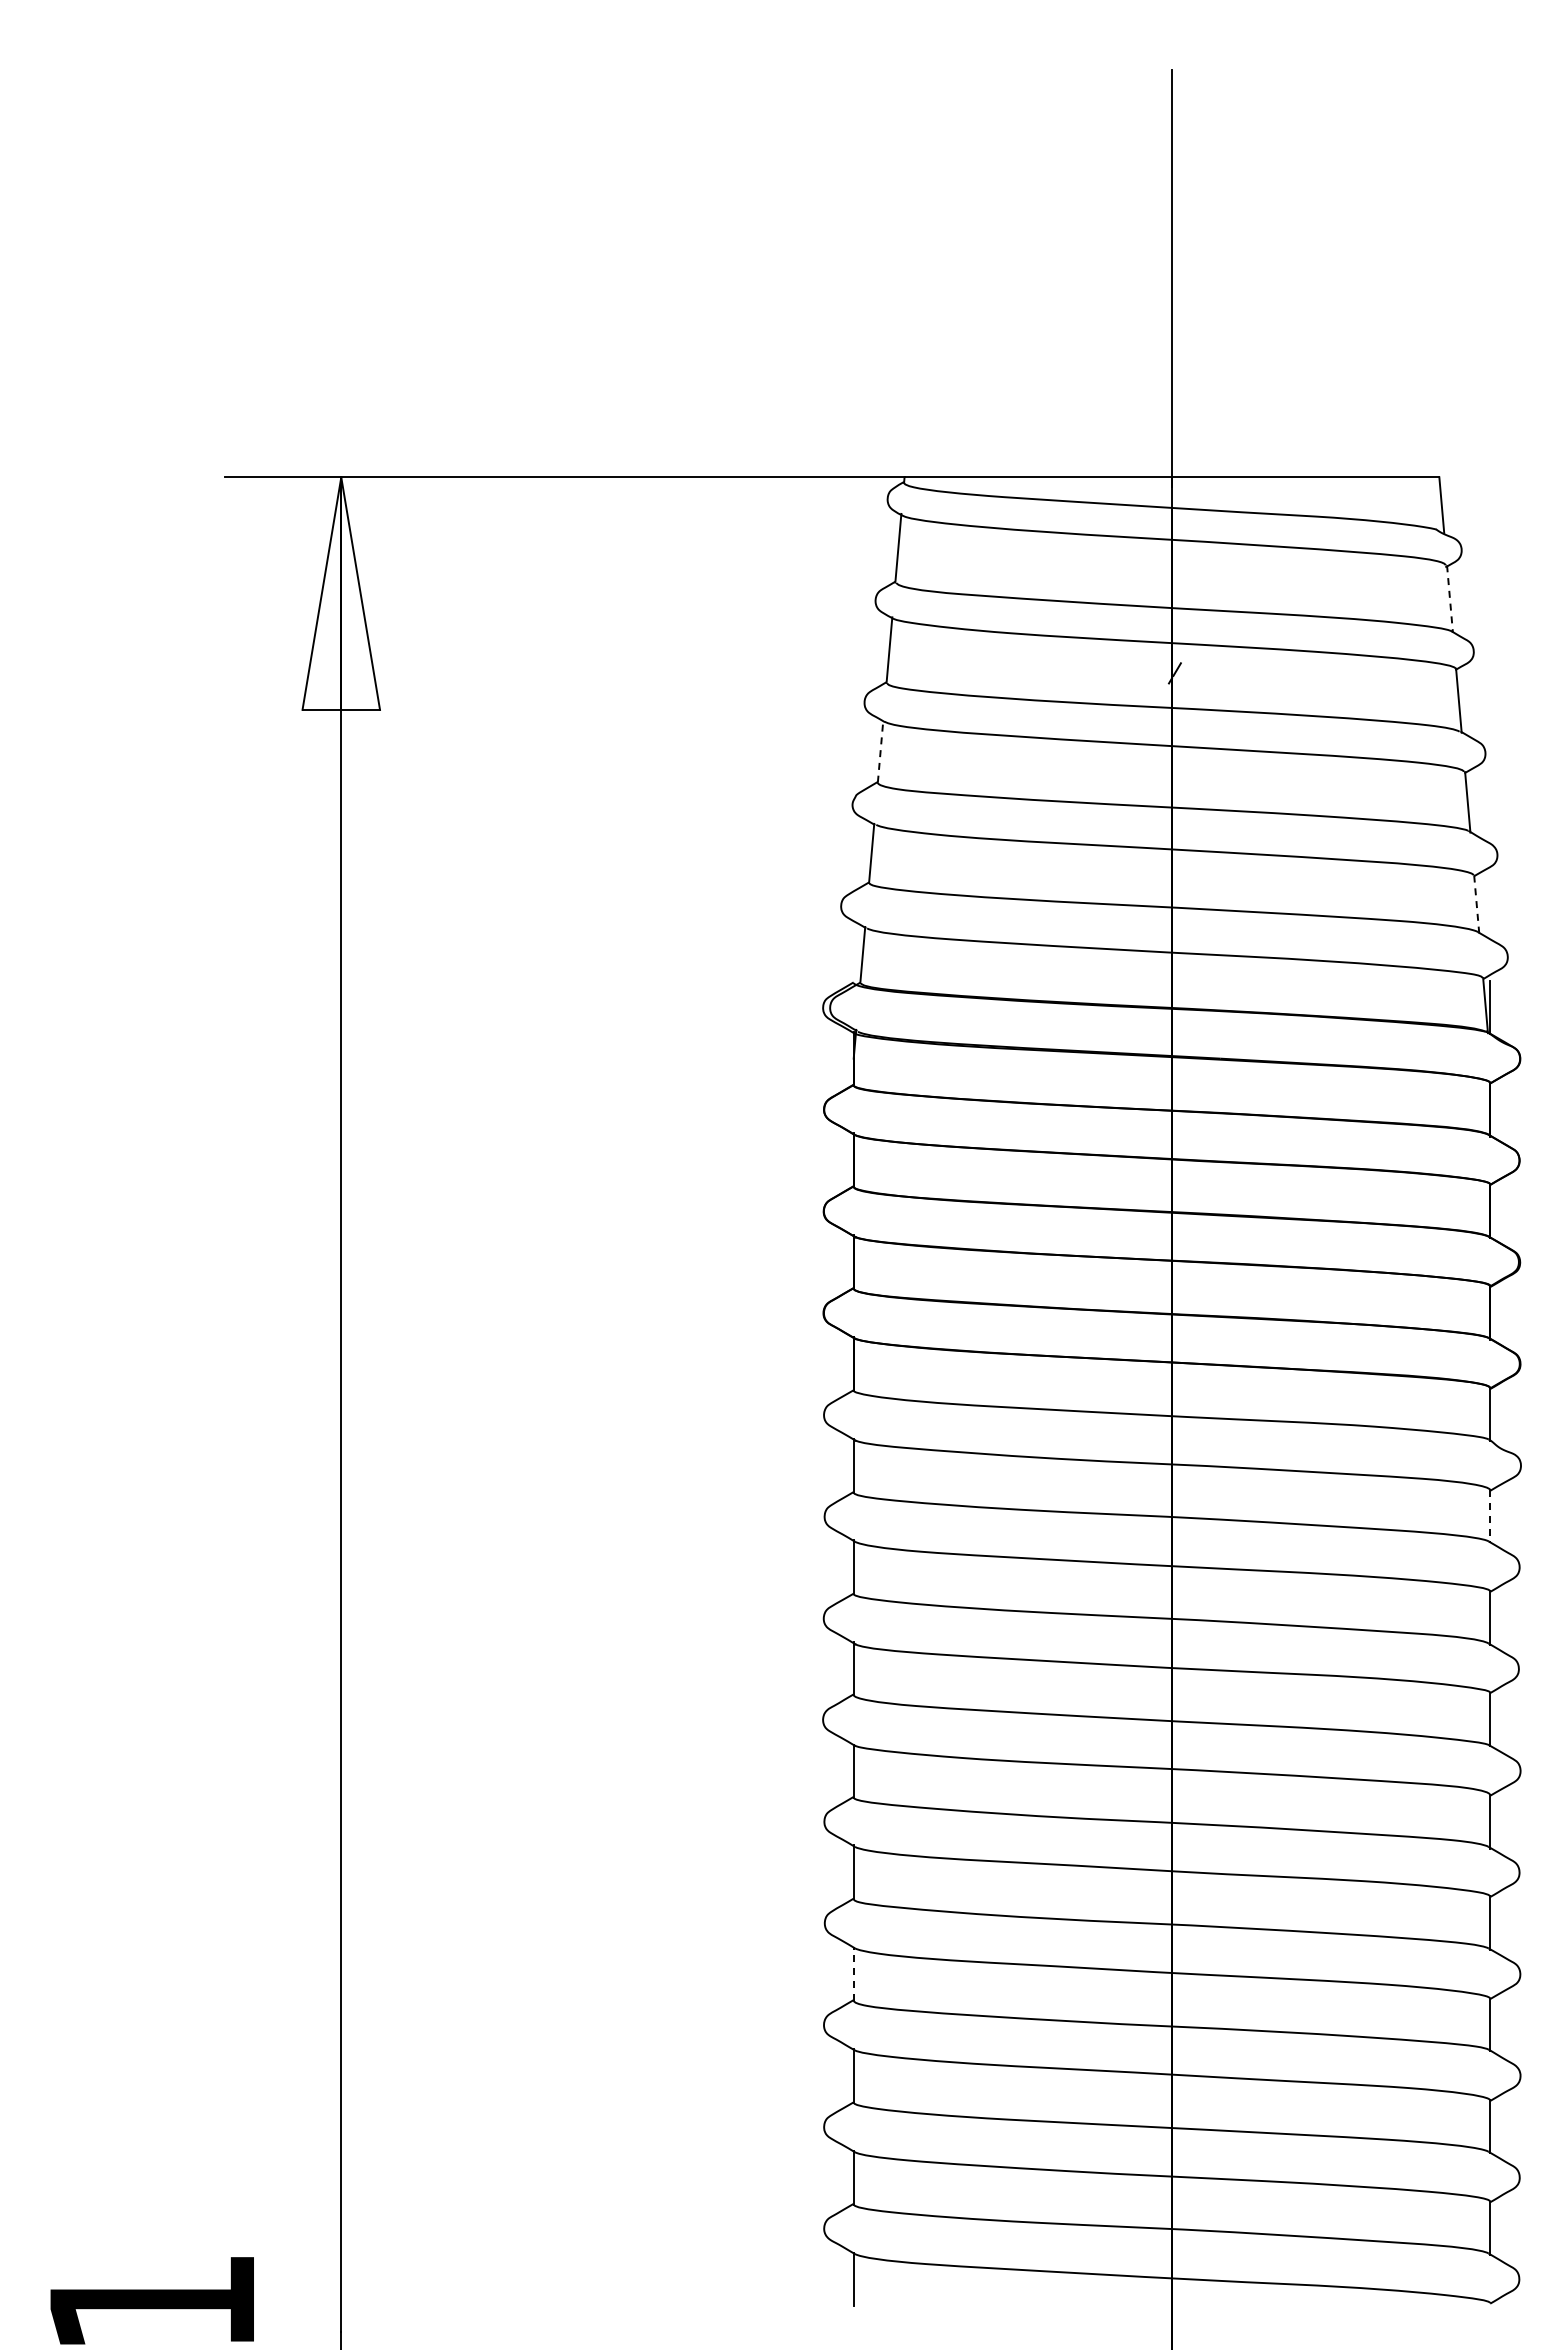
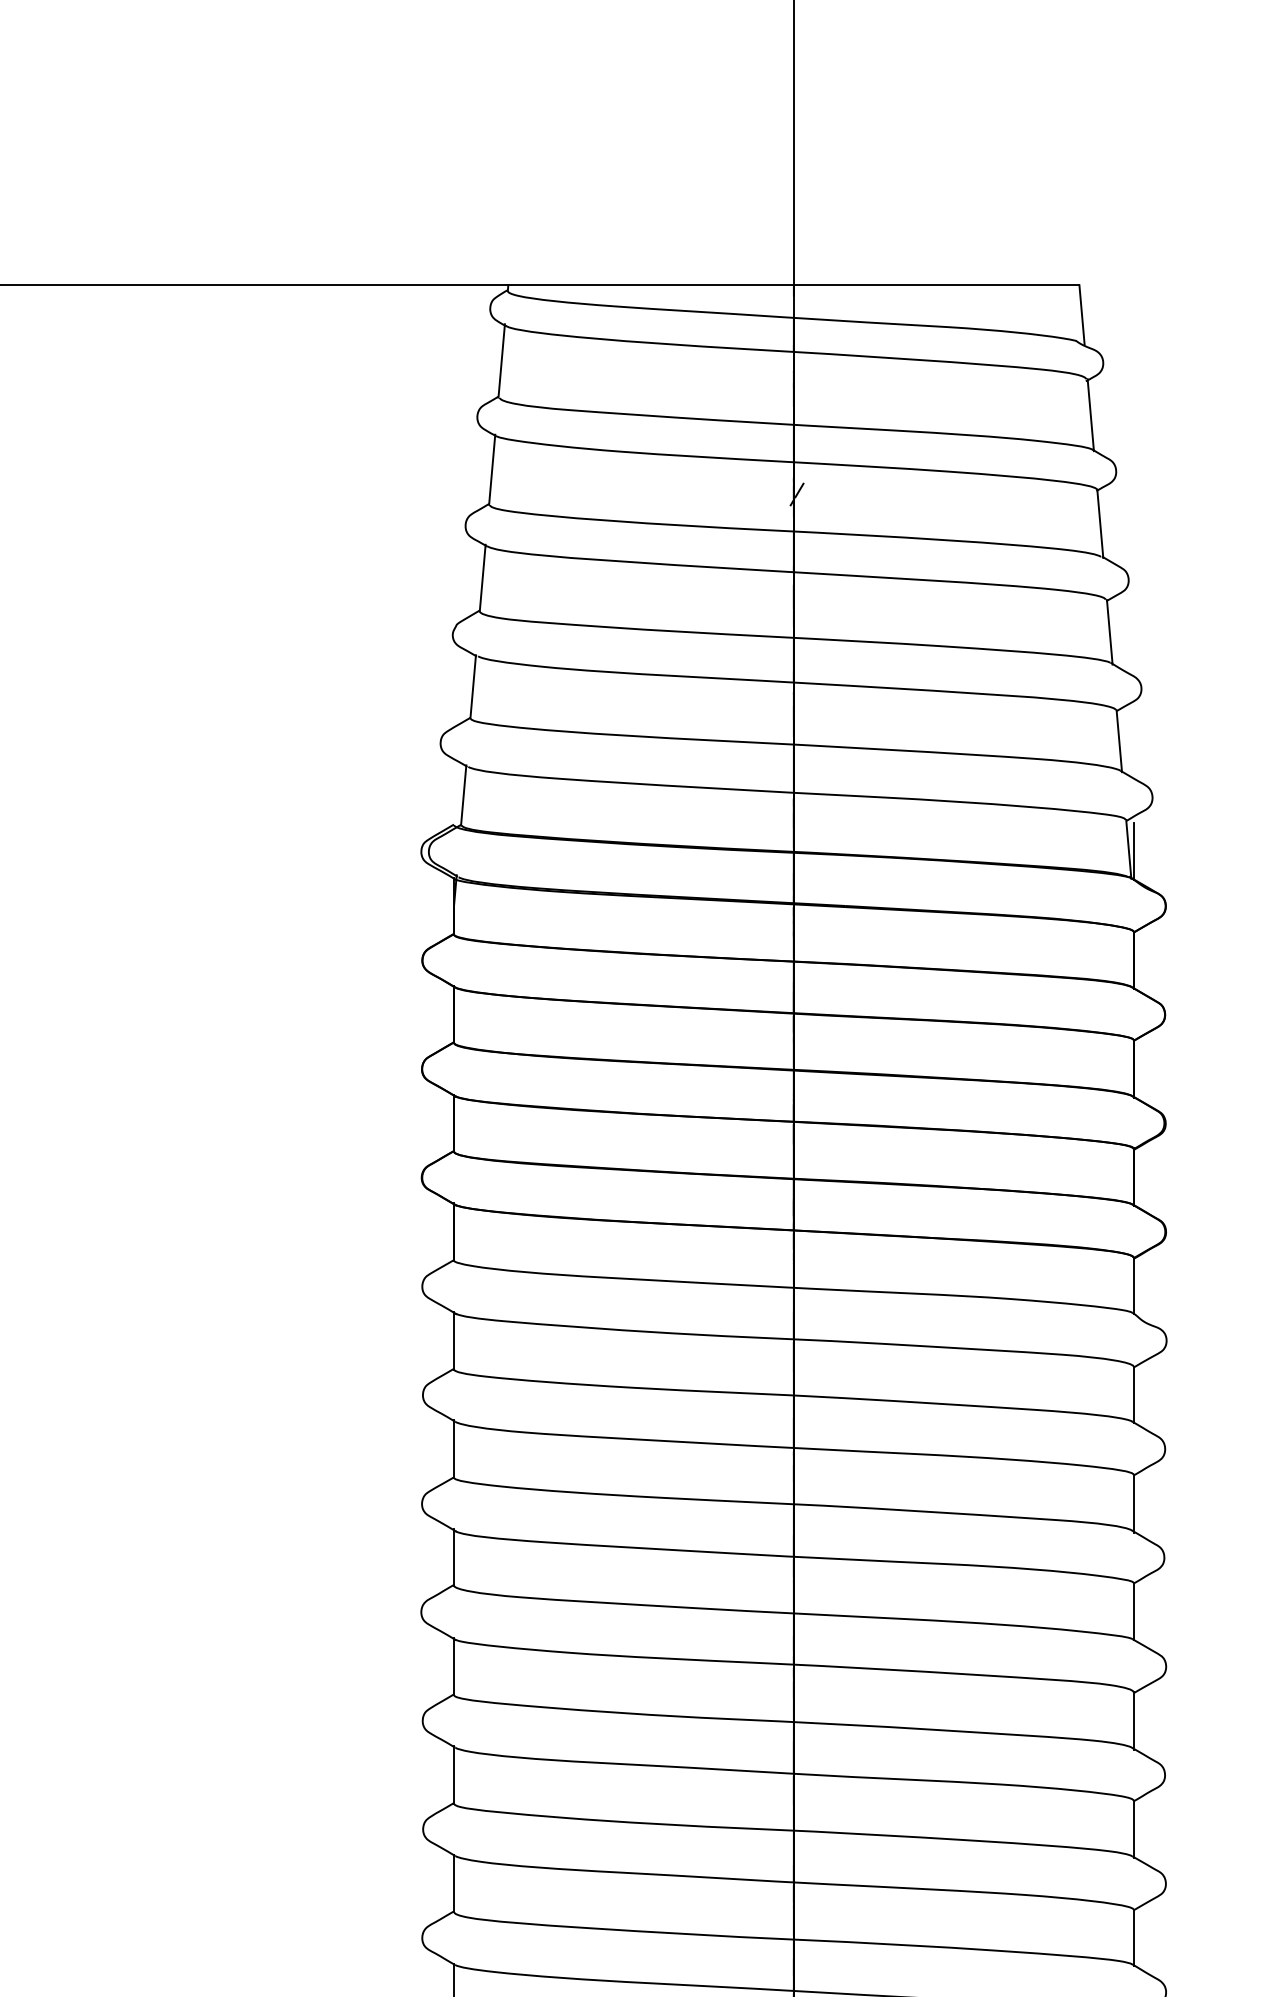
line: (1449, 599) -> (1090, 415), dashed -> solid
line: (880, 751) -> (482, 577), dashed -> solid
line: (1476, 904) -> (1119, 741), dashed -> solid
line: (1490, 1517) -> (1134, 1396), dashed -> solid
line: (853, 1973) -> (453, 1882), dashed -> solid

